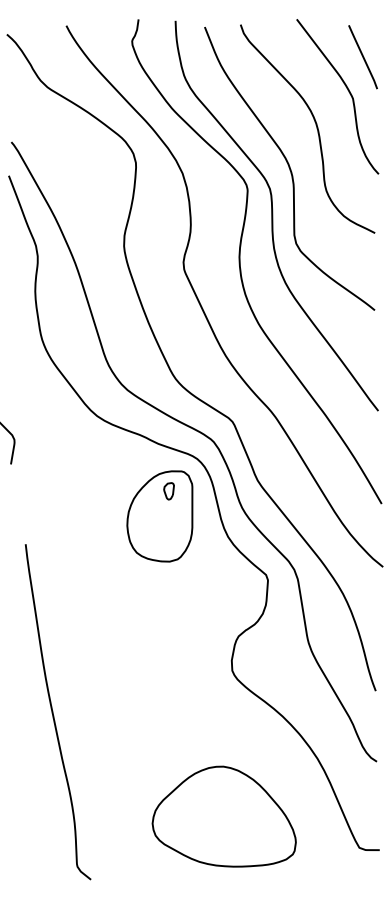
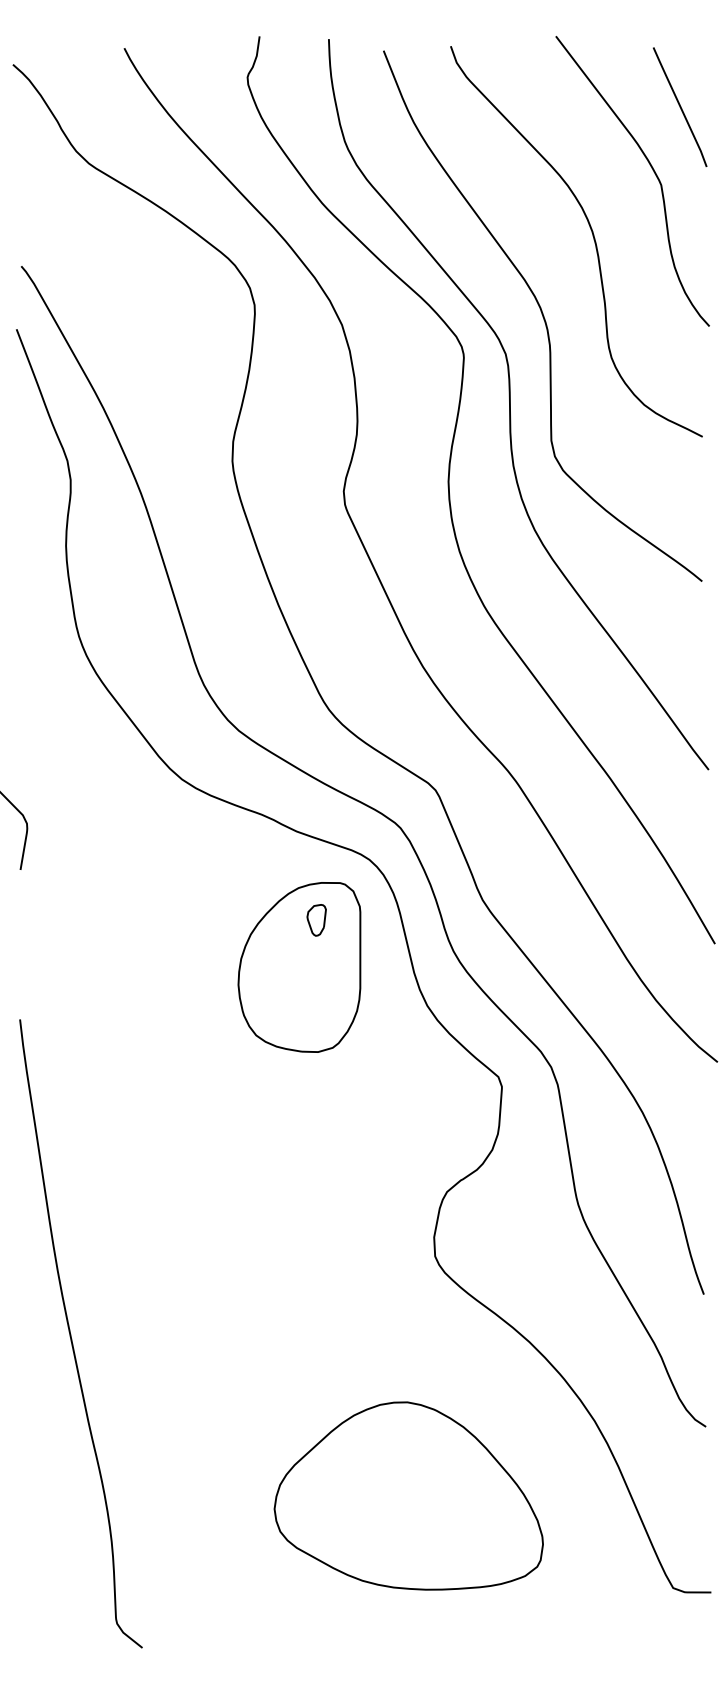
curve: (53, 712) -> (72, 1334), moved
part: (223, 816) -> (407, 1495), moved

